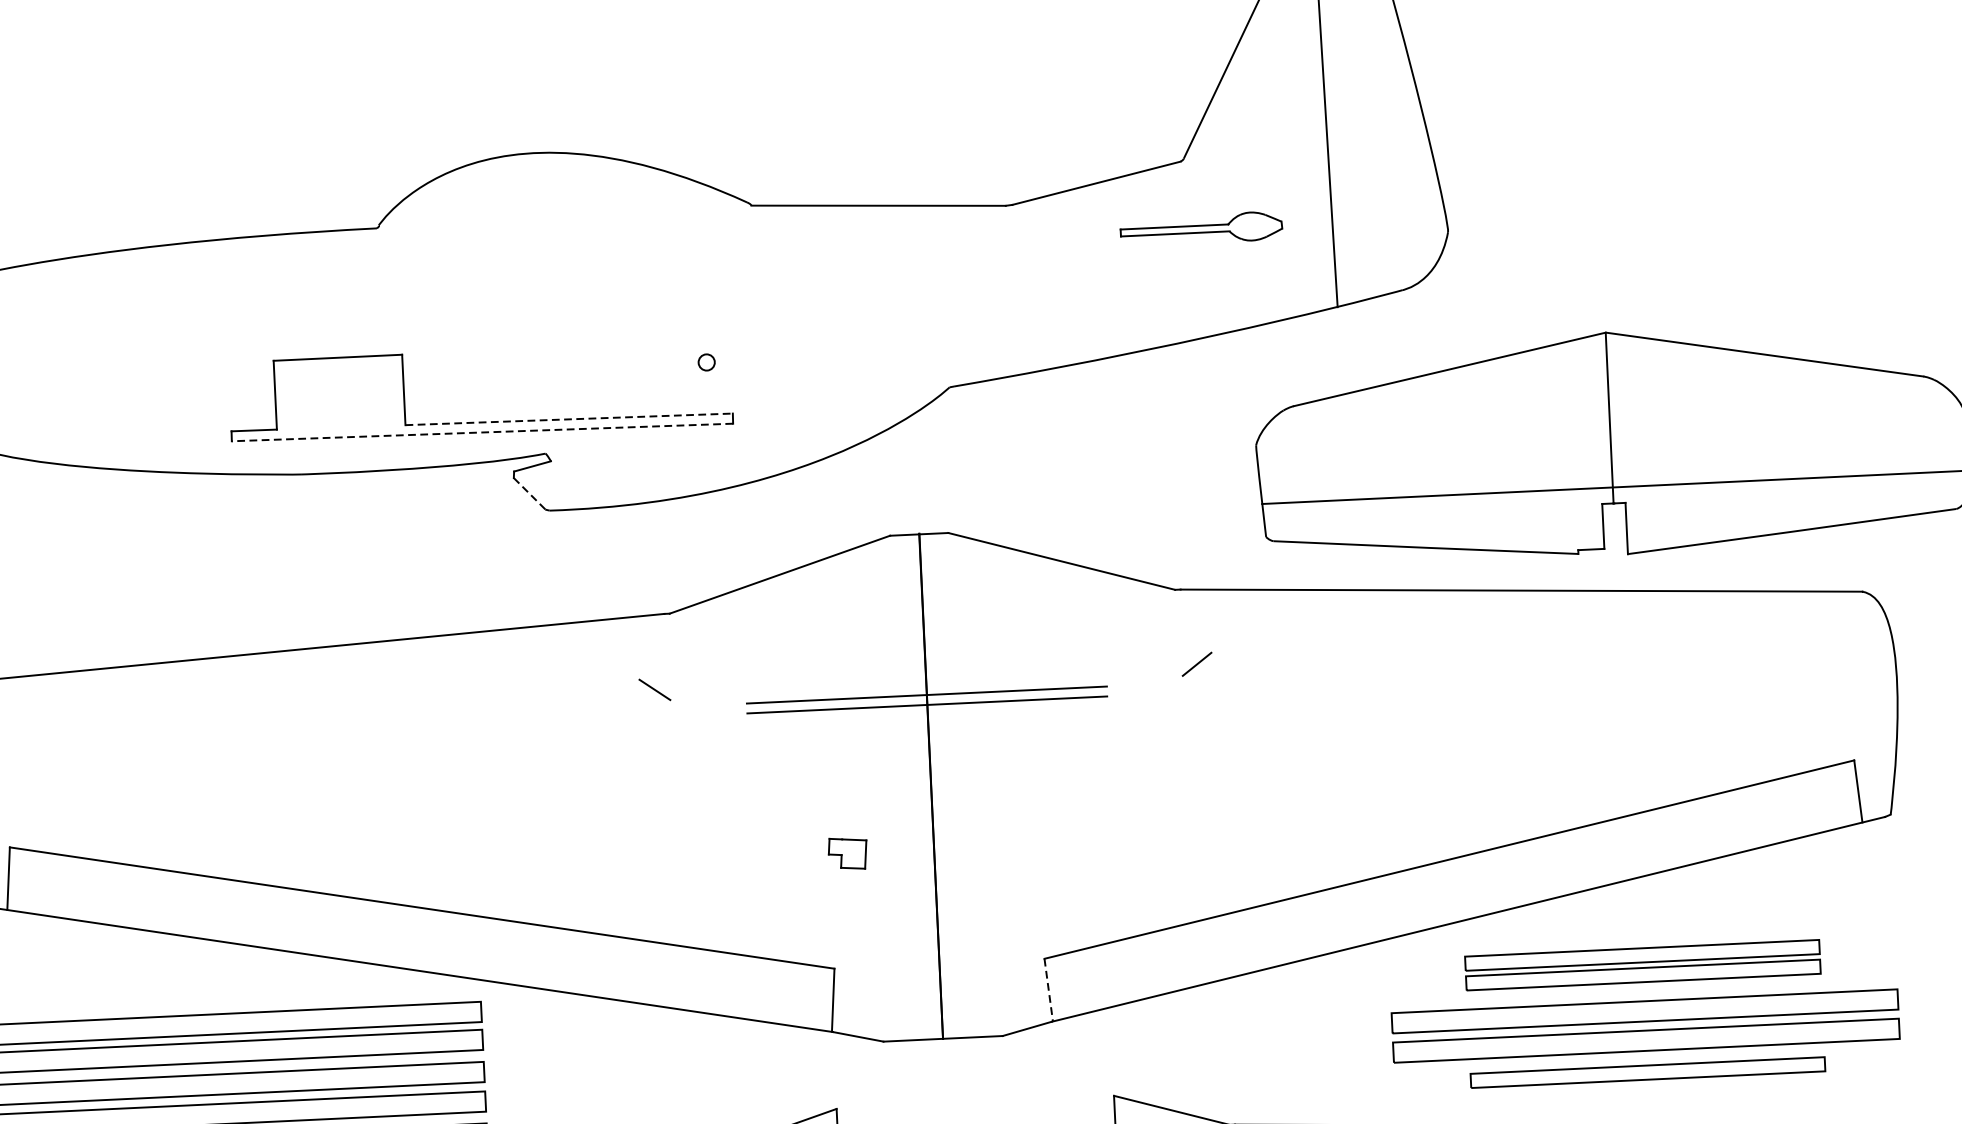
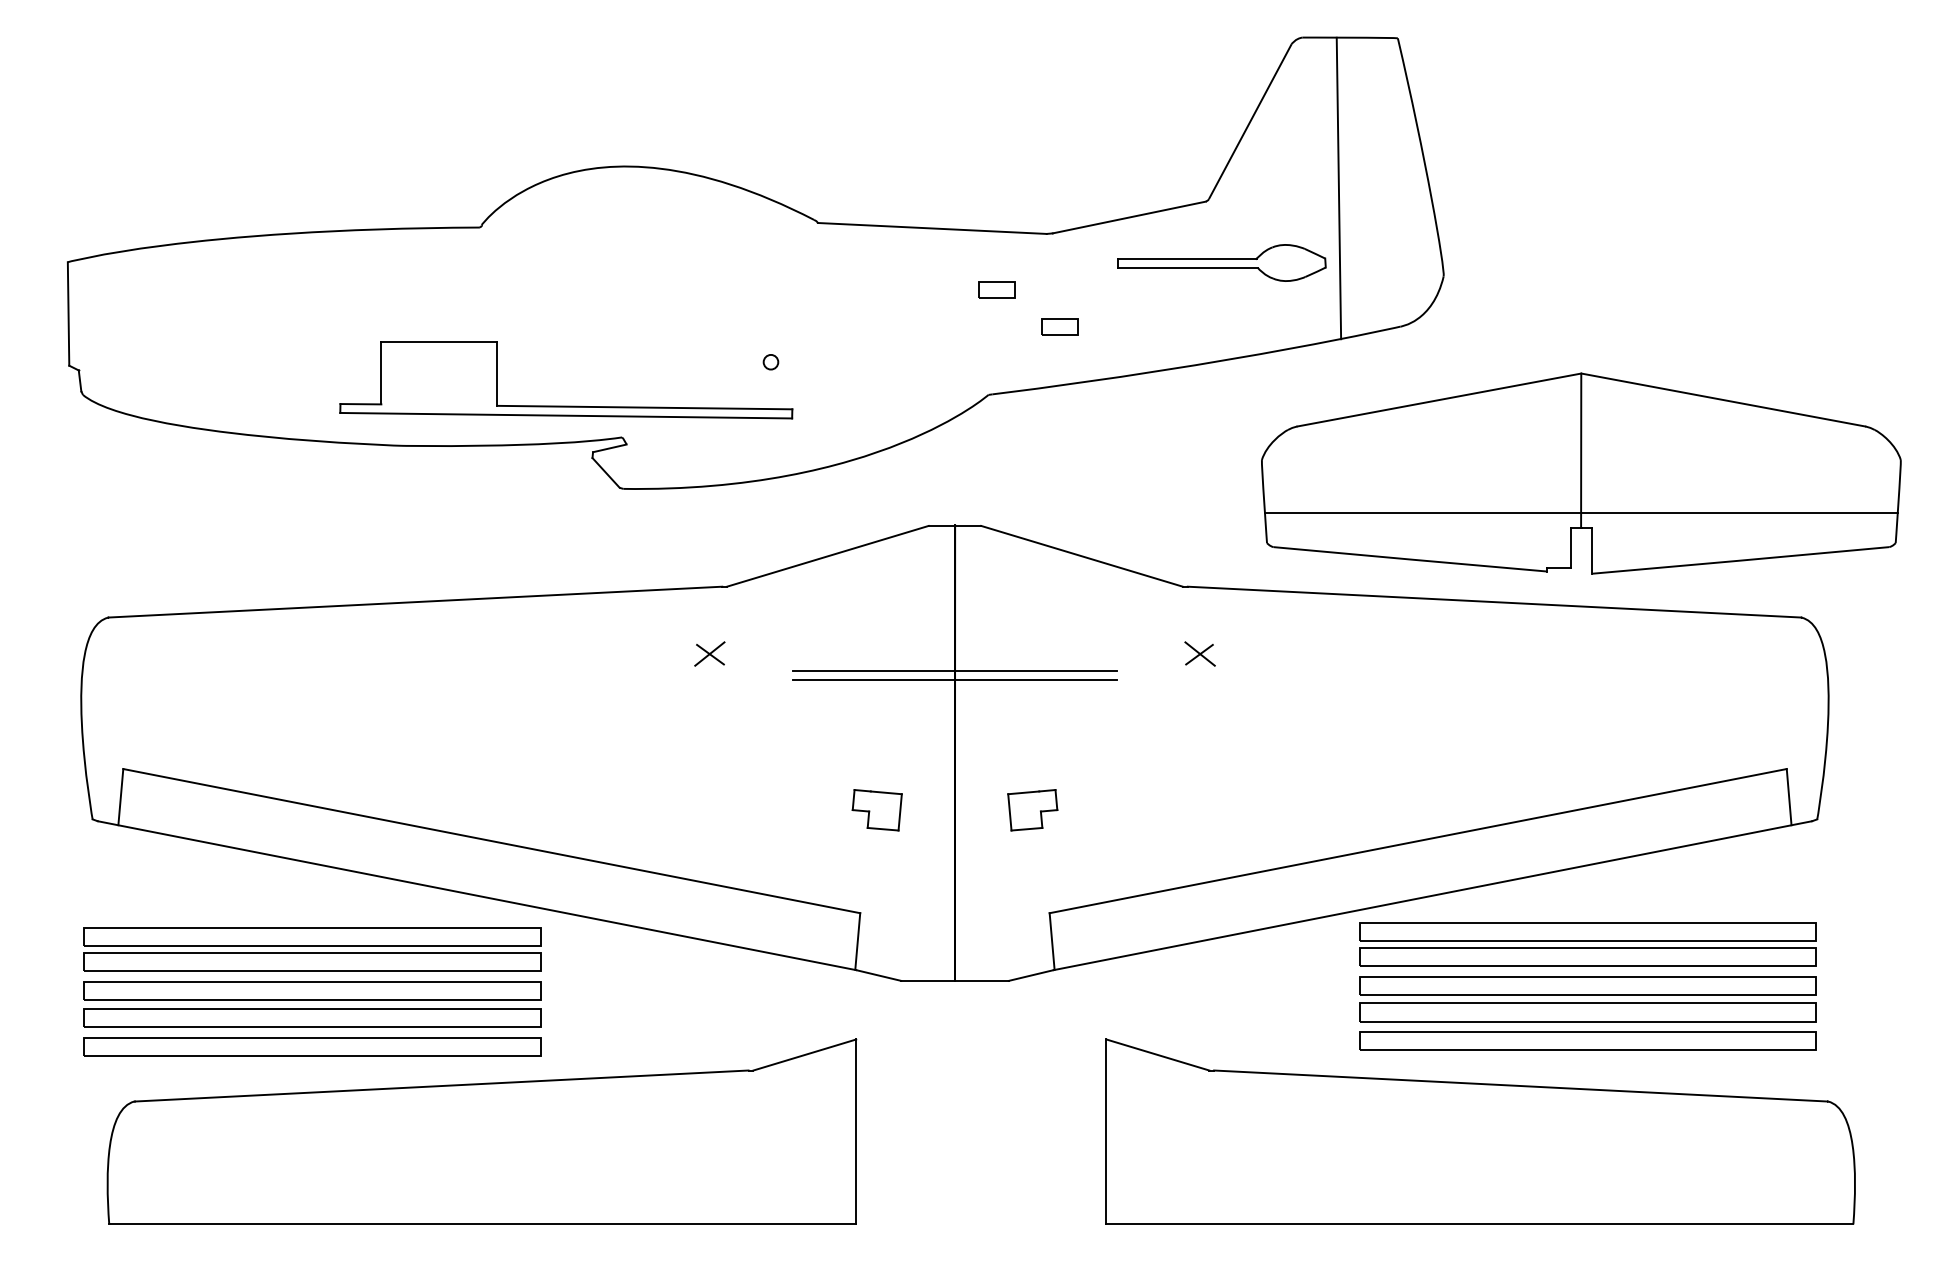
part: (1201, 228) -> (1221, 262), size x1.43
part: (952, 270) -> (996, 289), added
part: (1024, 307) -> (1059, 326), added
line: (568, 419) -> (644, 407), dashed -> solid
line: (482, 432) -> (566, 415), dashed -> solid
line: (530, 494) -> (606, 473), dashed -> solid
line: (1197, 663) -> (1199, 653), added
line: (653, 688) -> (709, 653), added
part: (1020, 845) -> (1032, 810), added
part: (847, 853) -> (876, 810), size x1.43
part: (1642, 965) -> (1587, 944), size x1.43
line: (1049, 990) -> (1052, 941), dashed -> solid
part: (1647, 1071) -> (1587, 1040), size x1.43

